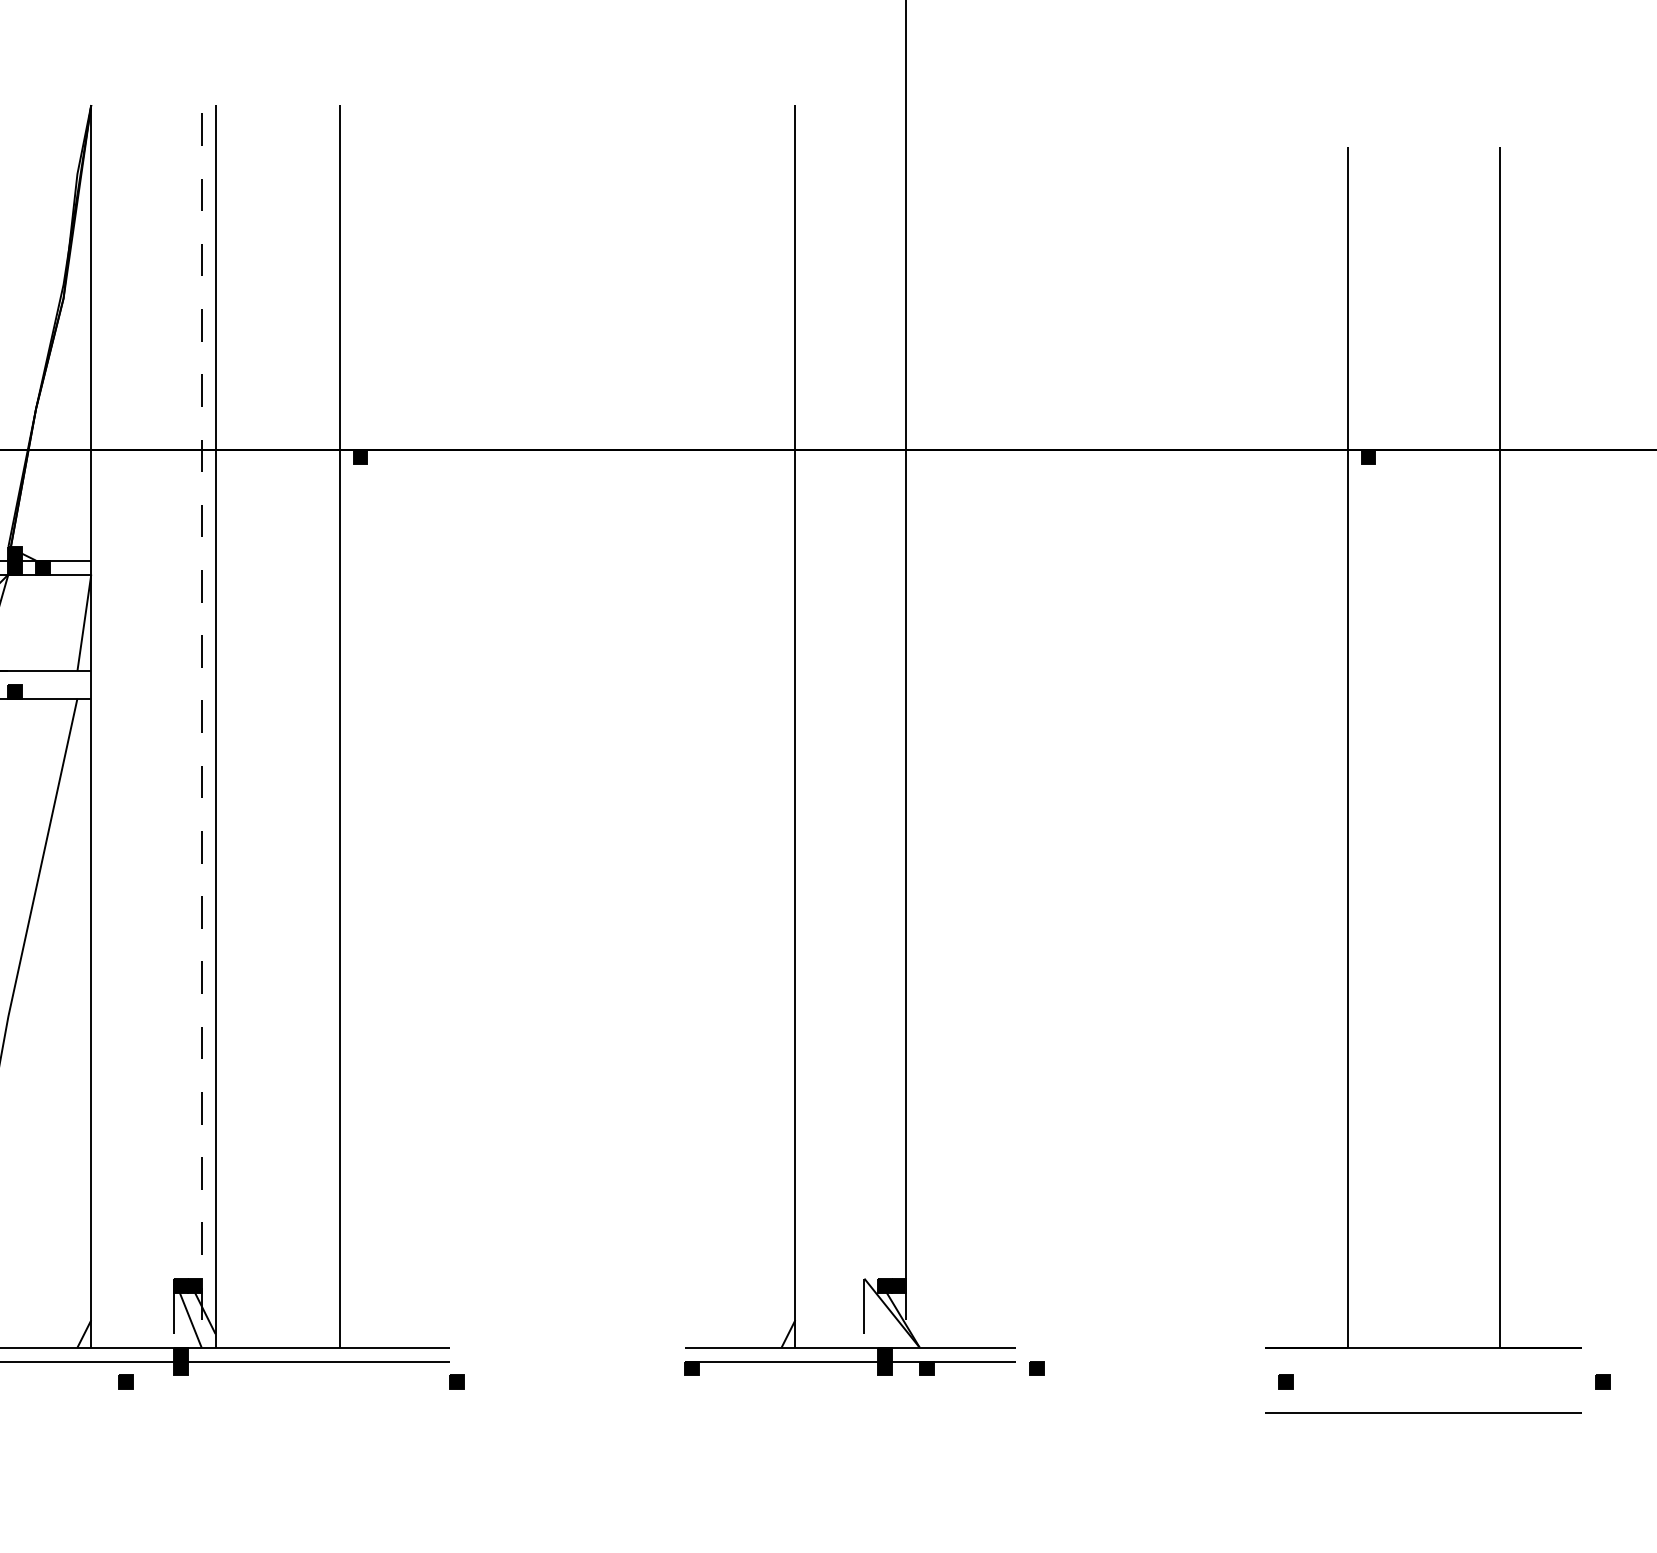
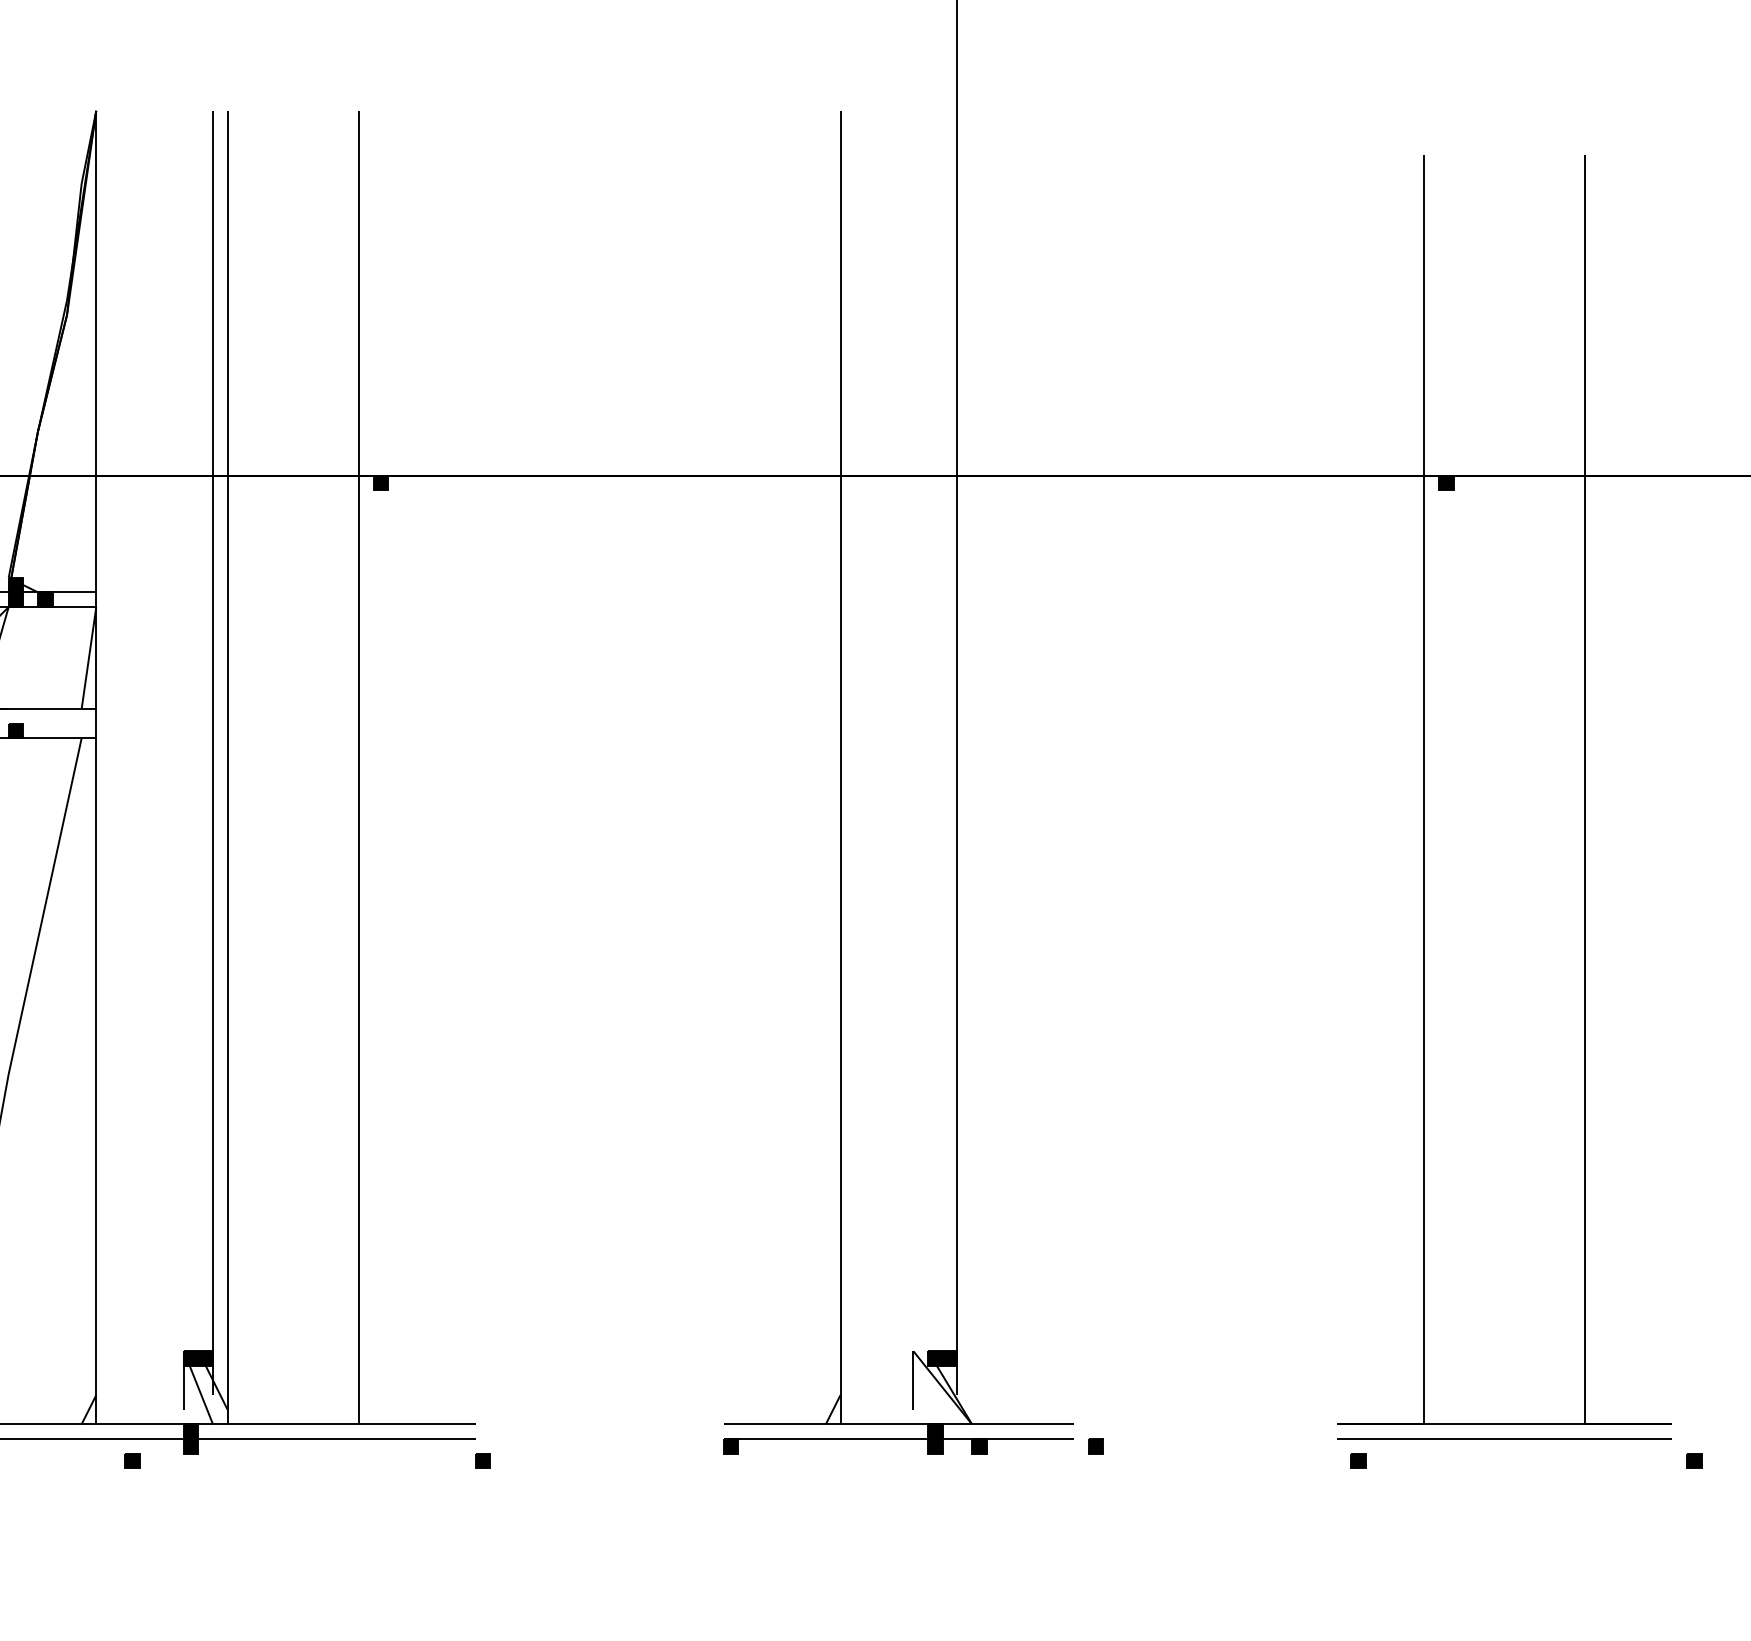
line: (201, 712) -> (212, 752), dashed -> solid
line: (1423, 1412) -> (1504, 1438), moved

